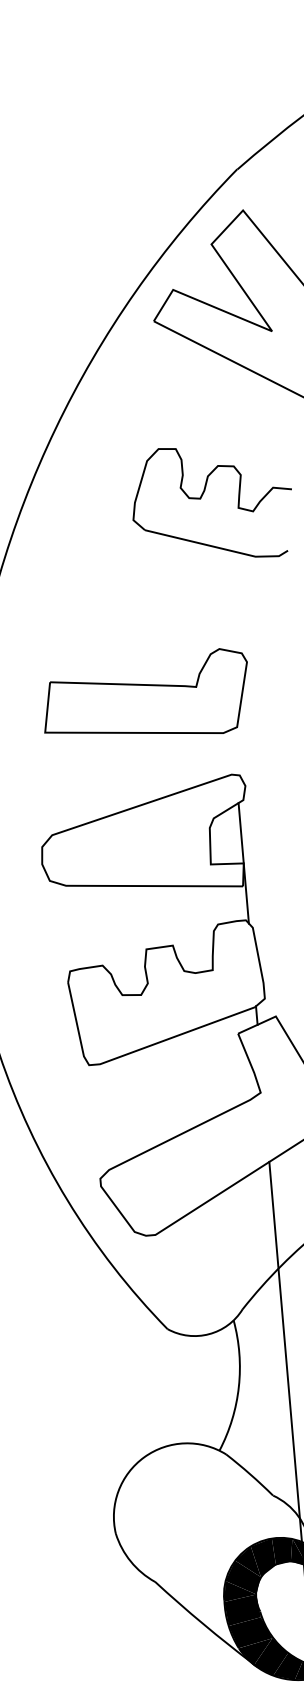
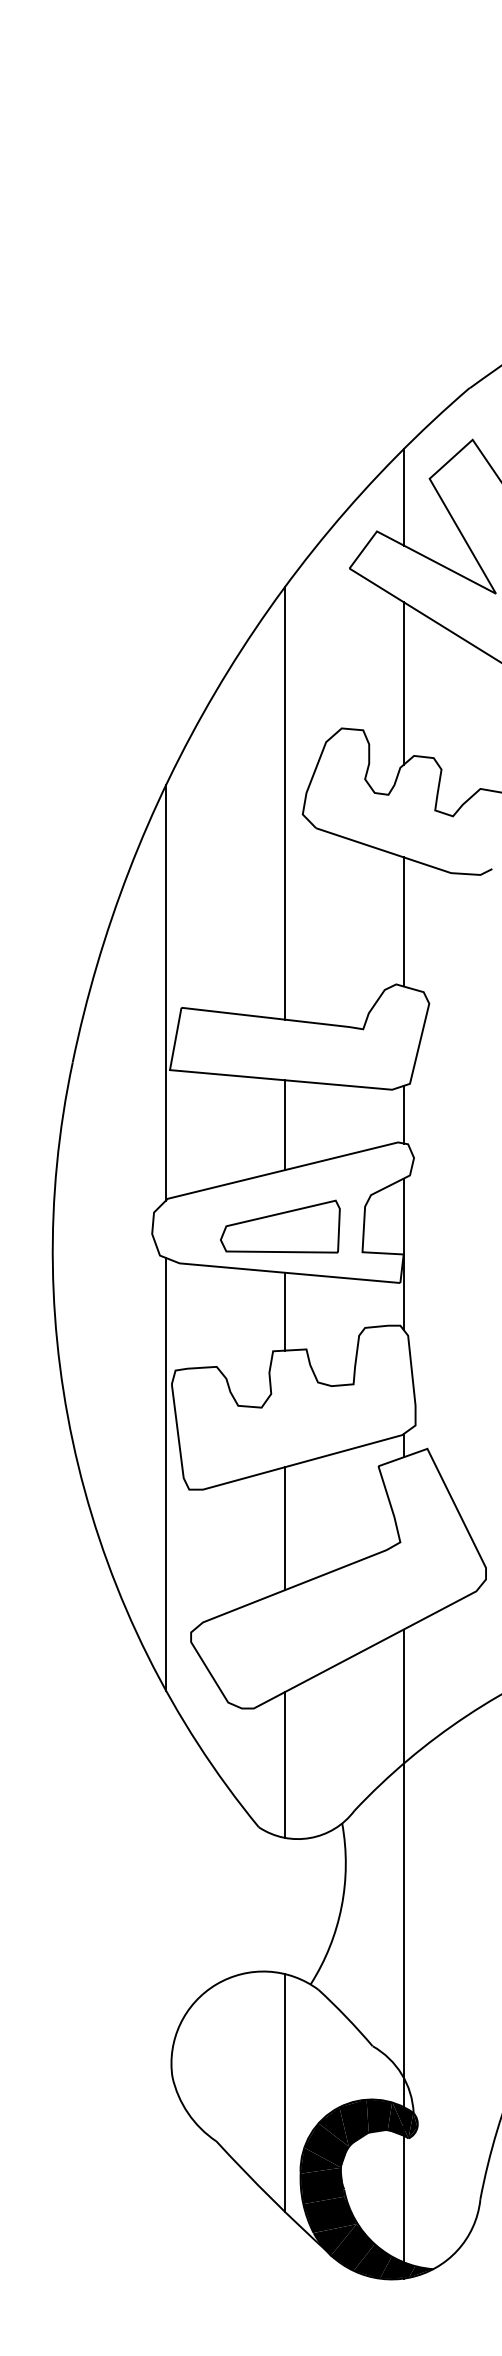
line: (191, 261) -> (403, 497), added
line: (204, 408) -> (403, 682), added
line: (118, 512) -> (284, 803), added
line: (220, 598) -> (403, 921), added
line: (37, 671) -> (166, 992), added
line: (234, 752) -> (403, 1114), added
line: (140, 768) -> (284, 1125), added
part: (143, 849) -> (280, 1226), added
line: (152, 916) -> (284, 1311), added
line: (70, 1054) -> (166, 1474), added
line: (167, 1089) -> (284, 1528), added
line: (183, 1277) -> (284, 1764), added
line: (206, 1538) -> (284, 2092), added

